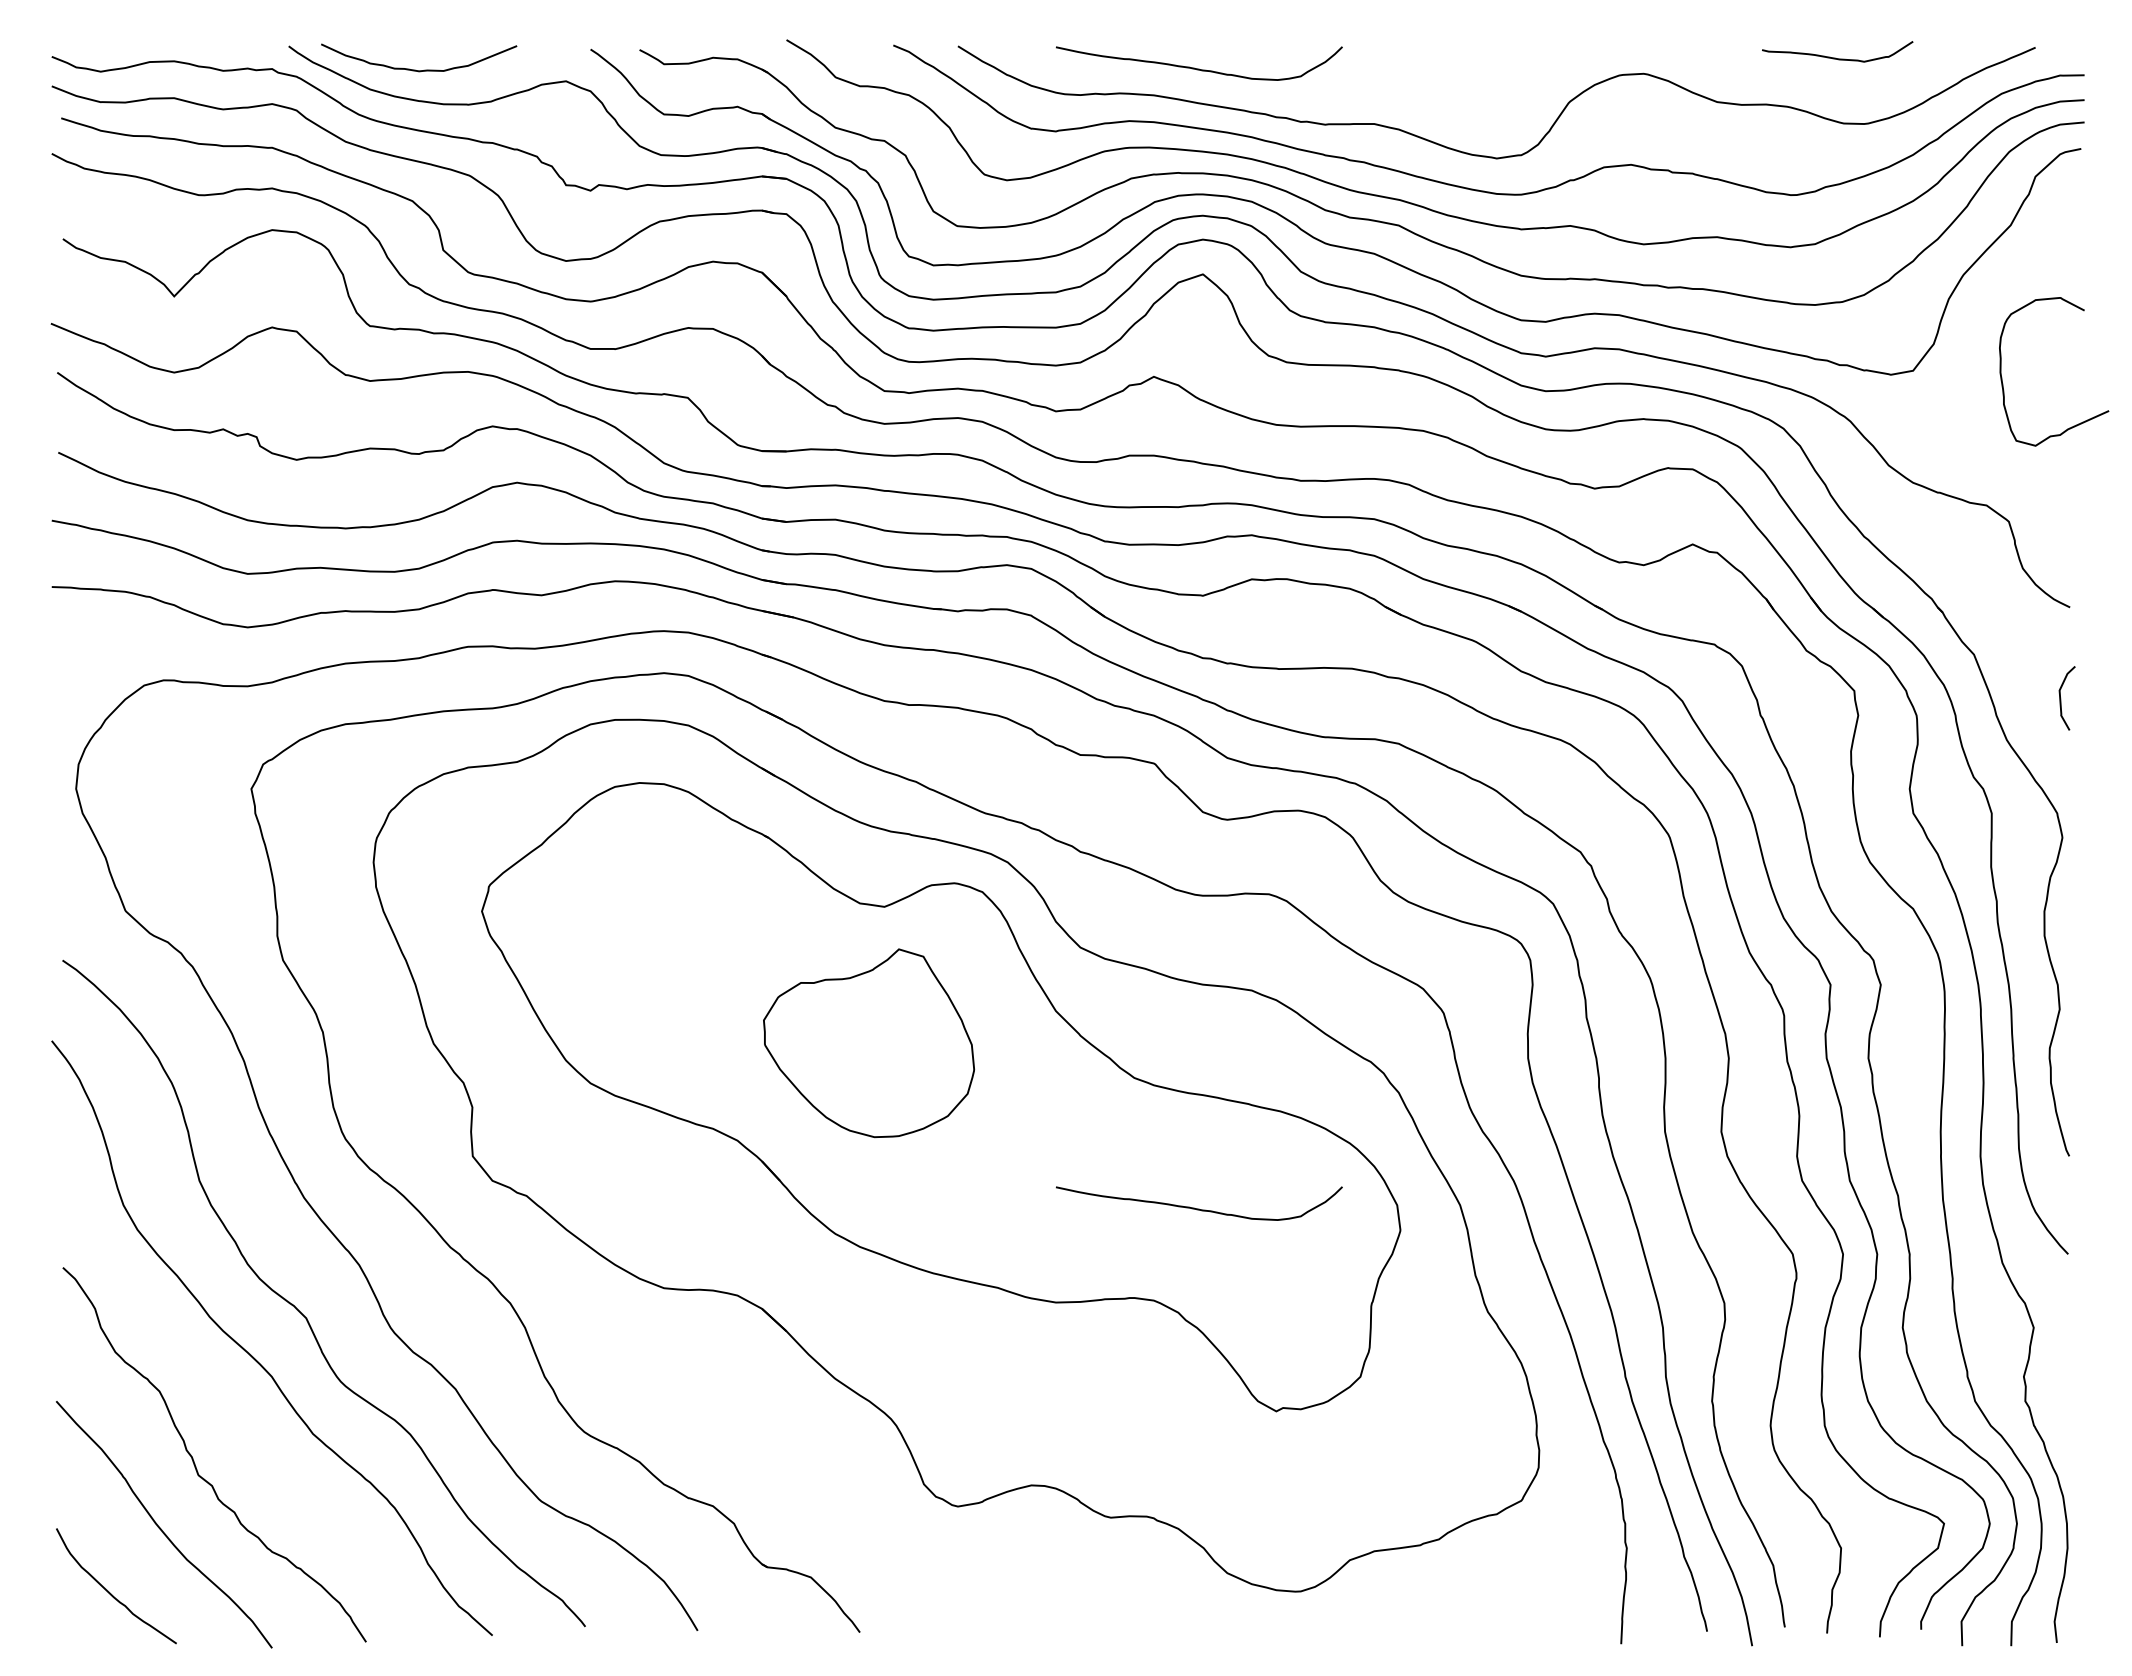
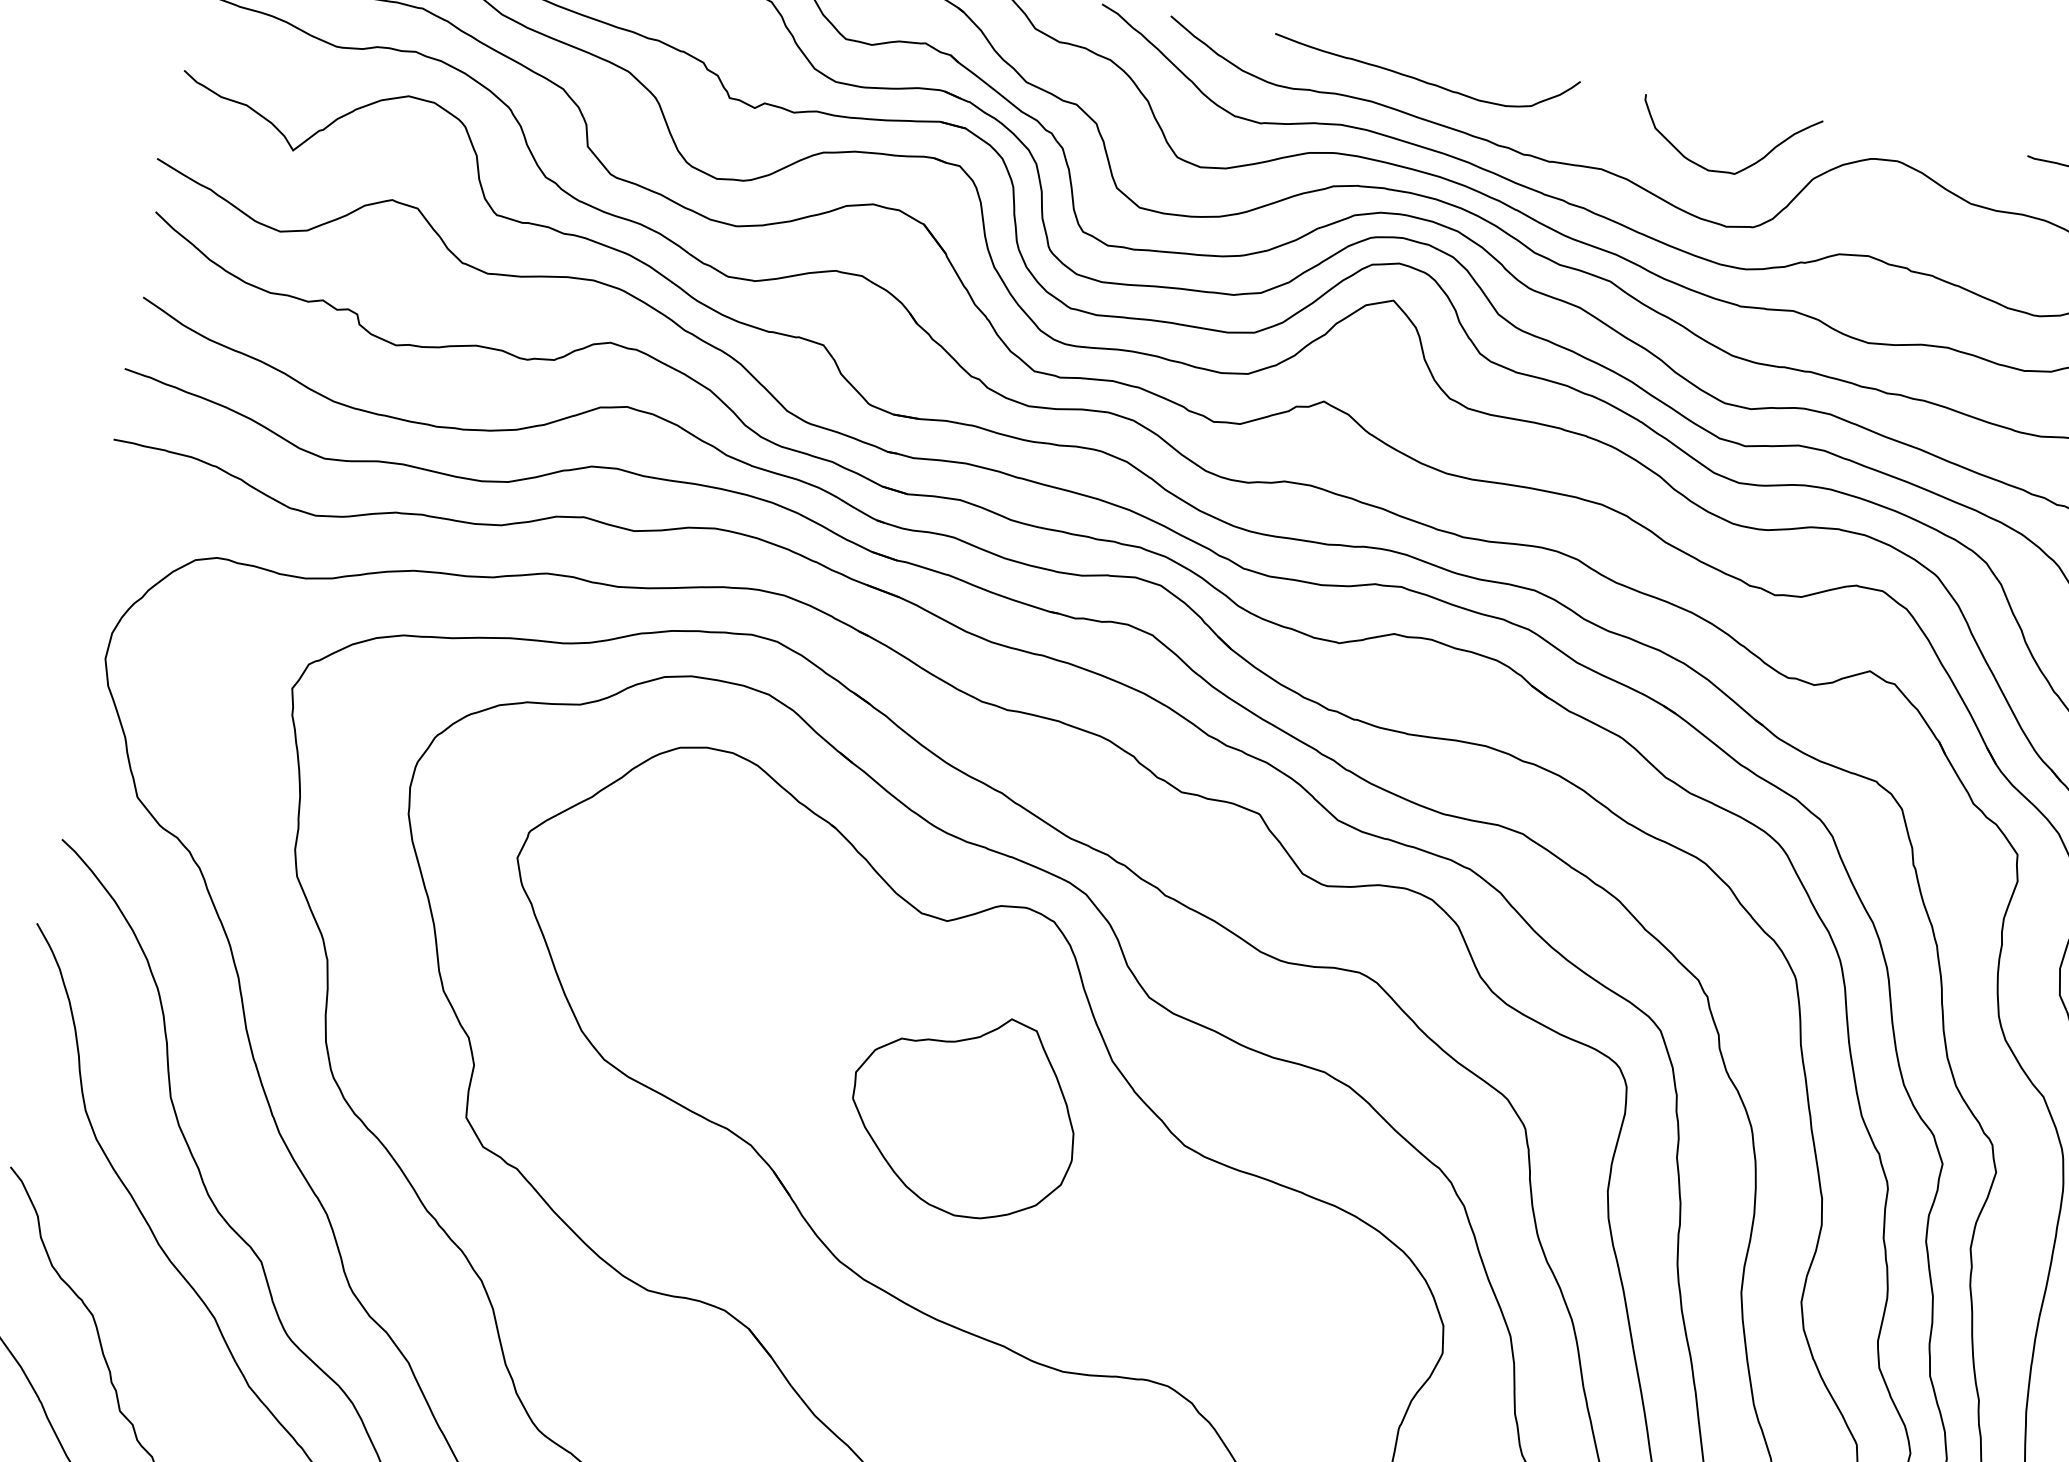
curve: (1489, 107) -> (1727, 171), added
part: (869, 1043) -> (964, 1114), moved
curve: (1199, 1208) -> (1232, 1295), removed

